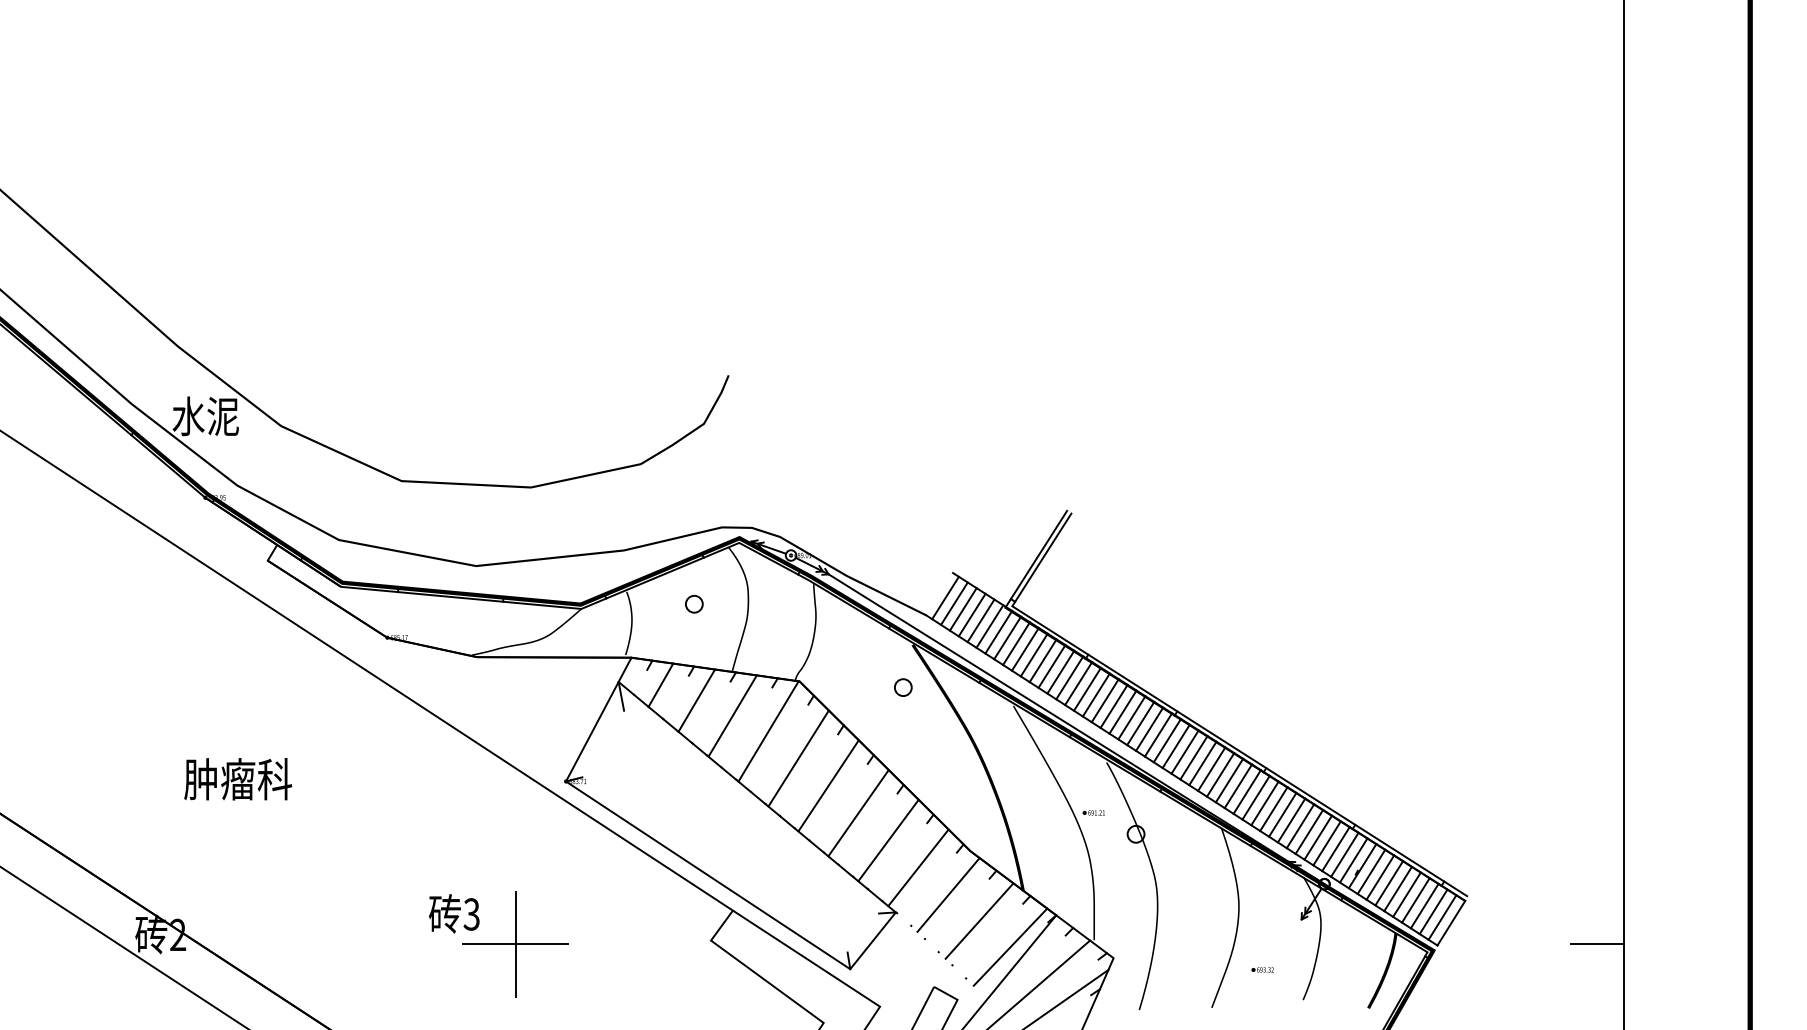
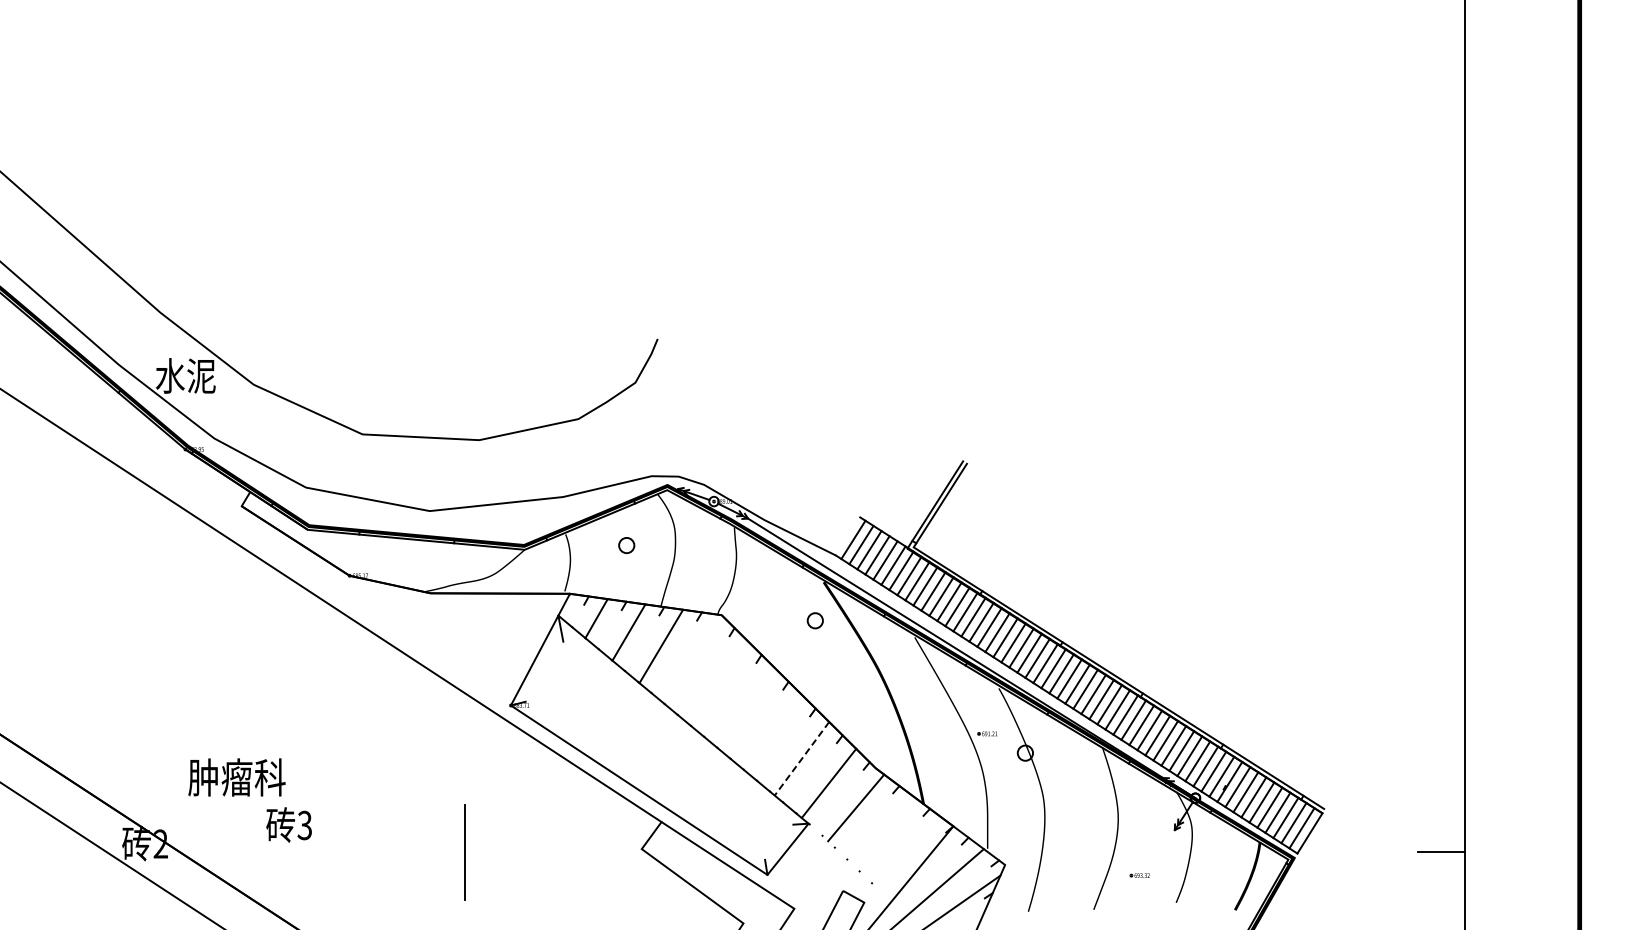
line: (768, 731) -> (693, 660), removed
line: (798, 758) -> (720, 684), removed
text: (237, 779) -> (236, 777), moved
line: (828, 785) -> (747, 709), removed
line: (858, 812) -> (774, 733), removed
line: (889, 840) -> (802, 758), solid -> dashed
text: (453, 913) -> (288, 824), moved
line: (978, 921) -> (883, 831), removed
line: (514, 944) -> (464, 852), removed
line: (1009, 946) -> (911, 854), removed

